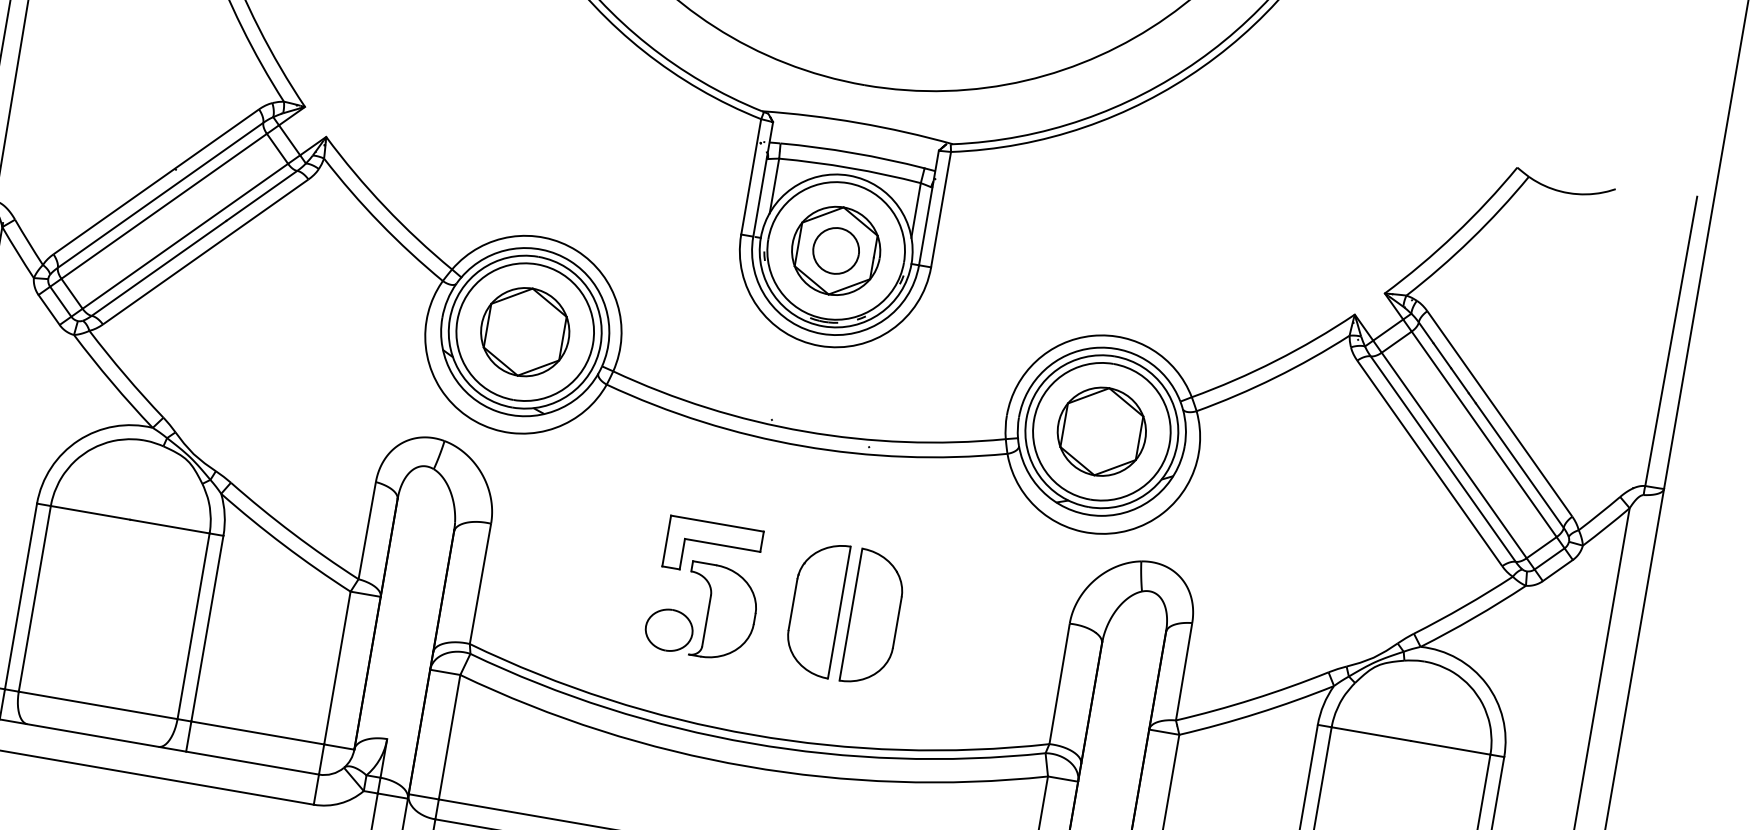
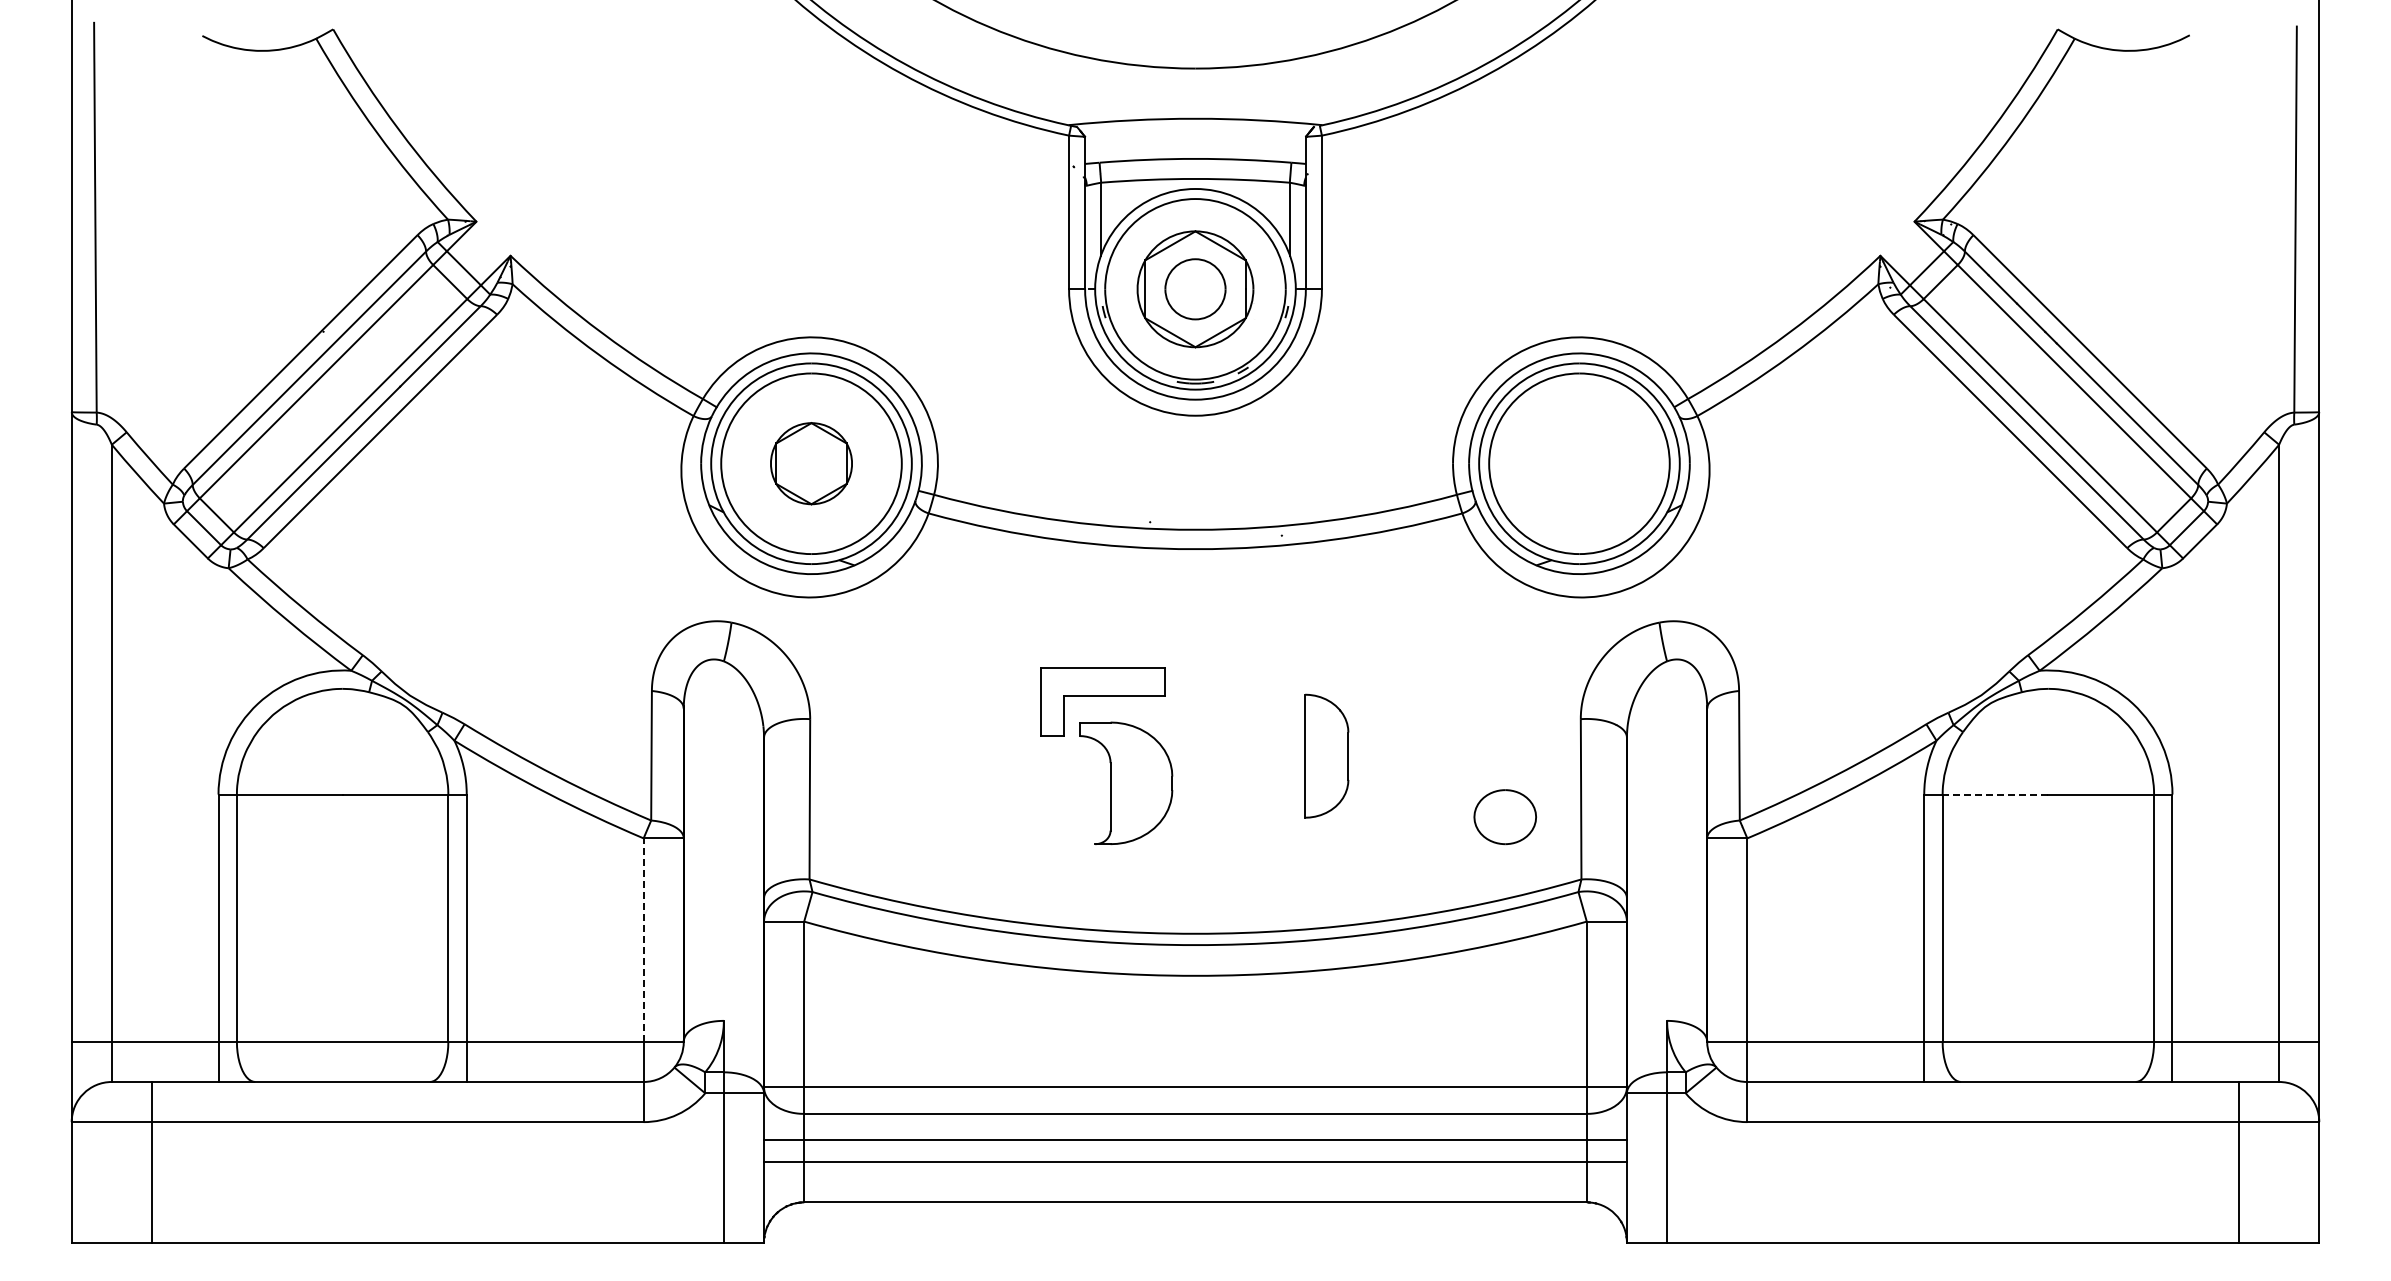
part: (525, 331) -> (811, 463), size x0.7
part: (1101, 431) -> (1579, 463), removed
part: (815, 607) -> (1248, 755), removed
part: (874, 617) -> (1326, 755), size x0.7
part: (668, 630) -> (1504, 817), moved
line: (337, 668) -> (643, 940), solid -> dashed
line: (1371, 734) -> (1995, 794), solid -> dashed

